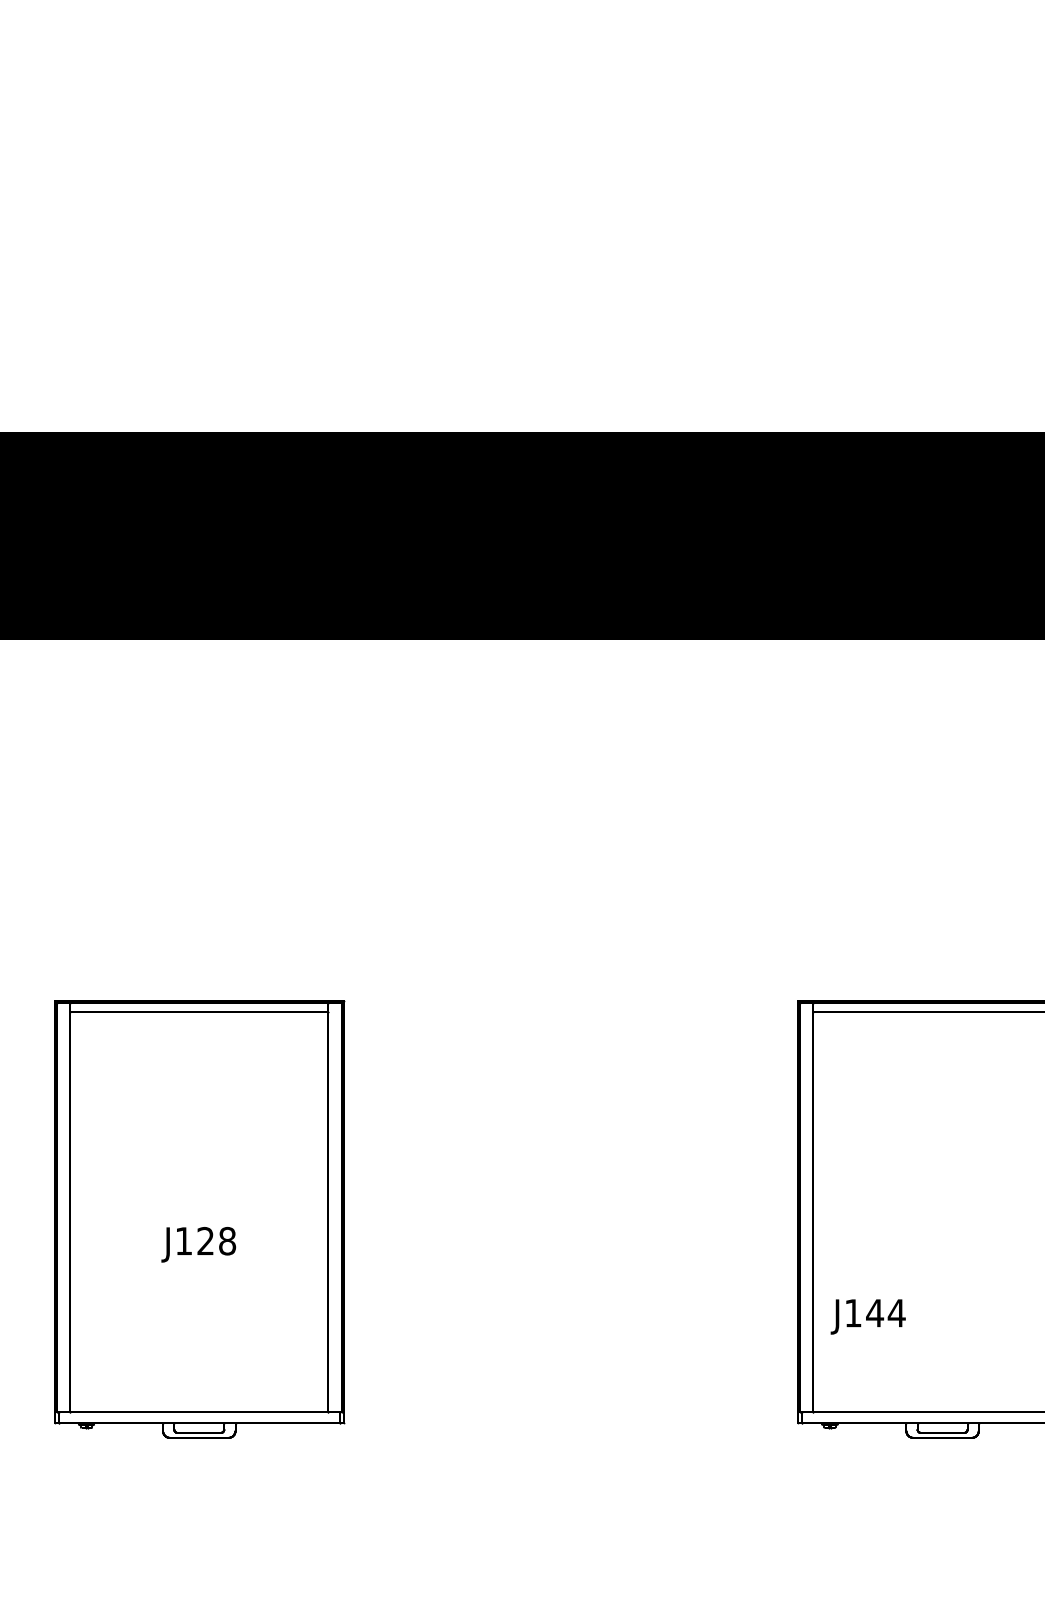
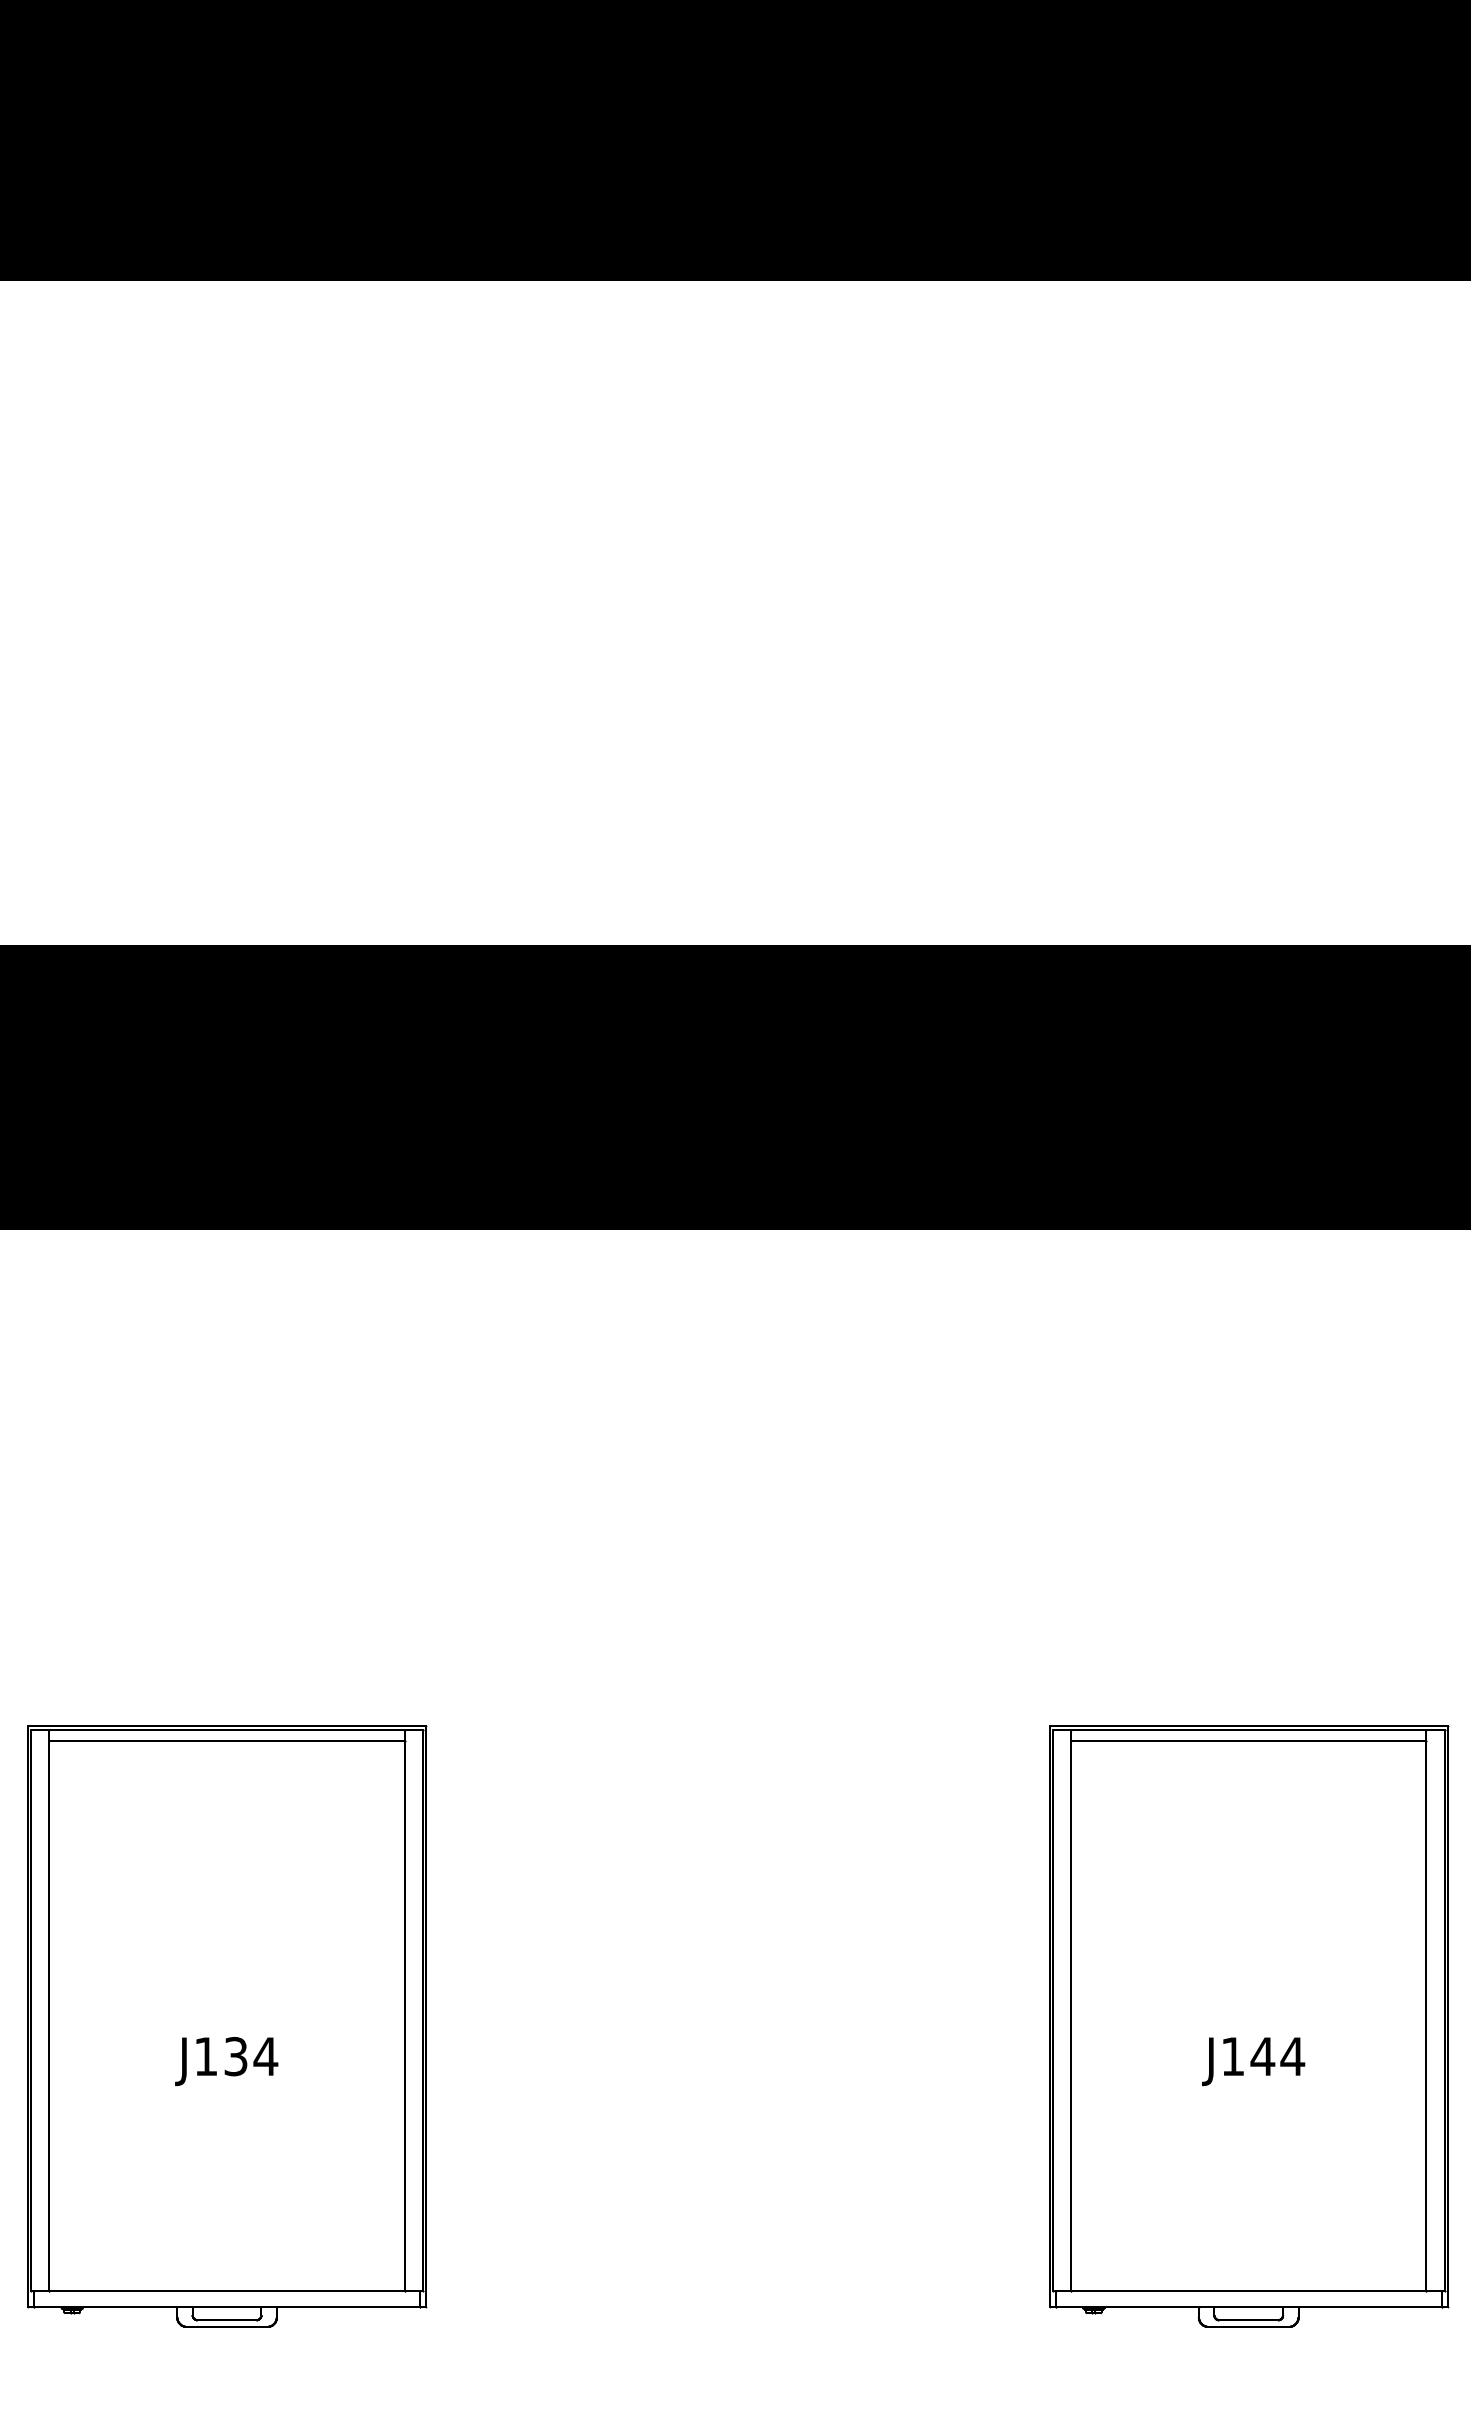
text: (217, 1241) -> (251, 2056), J128 -> J134
text: (868, 1316) -> (1253, 2061), moved

